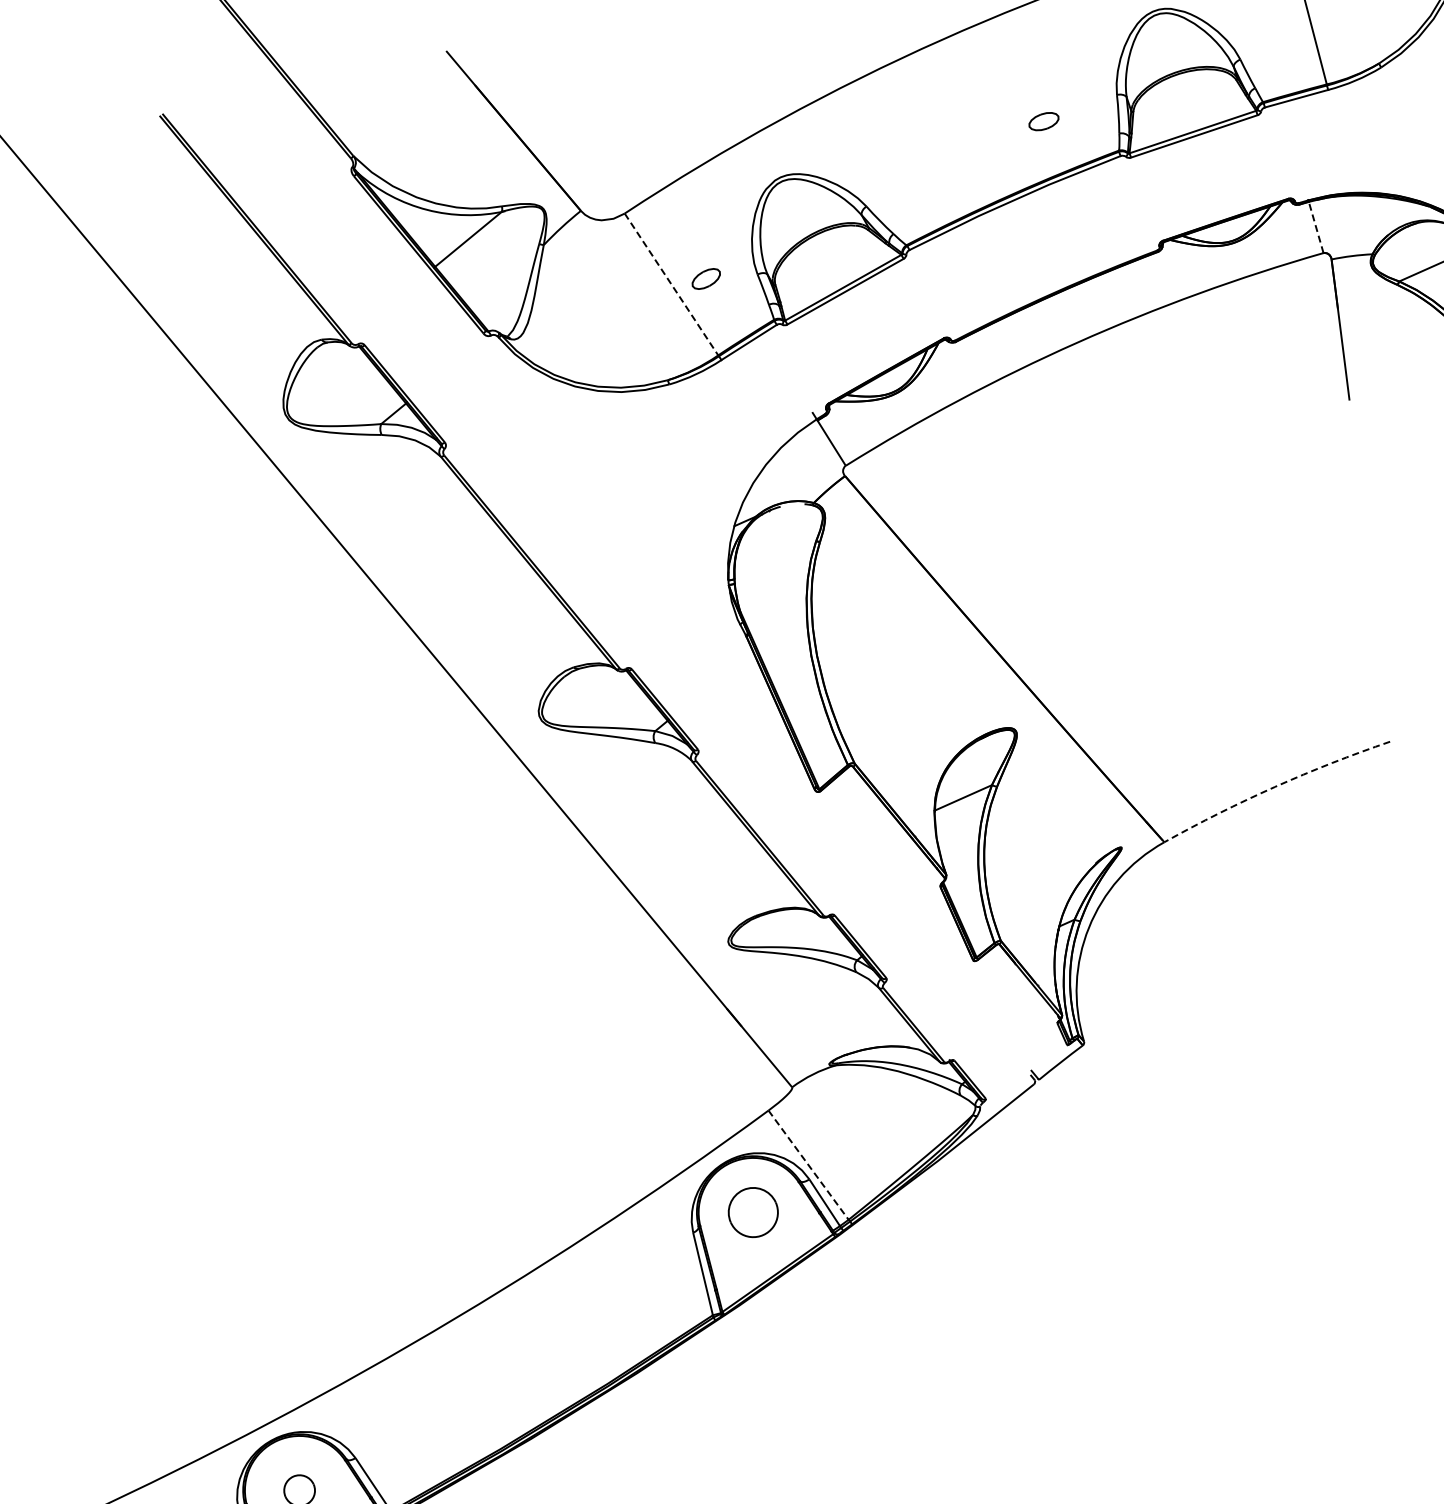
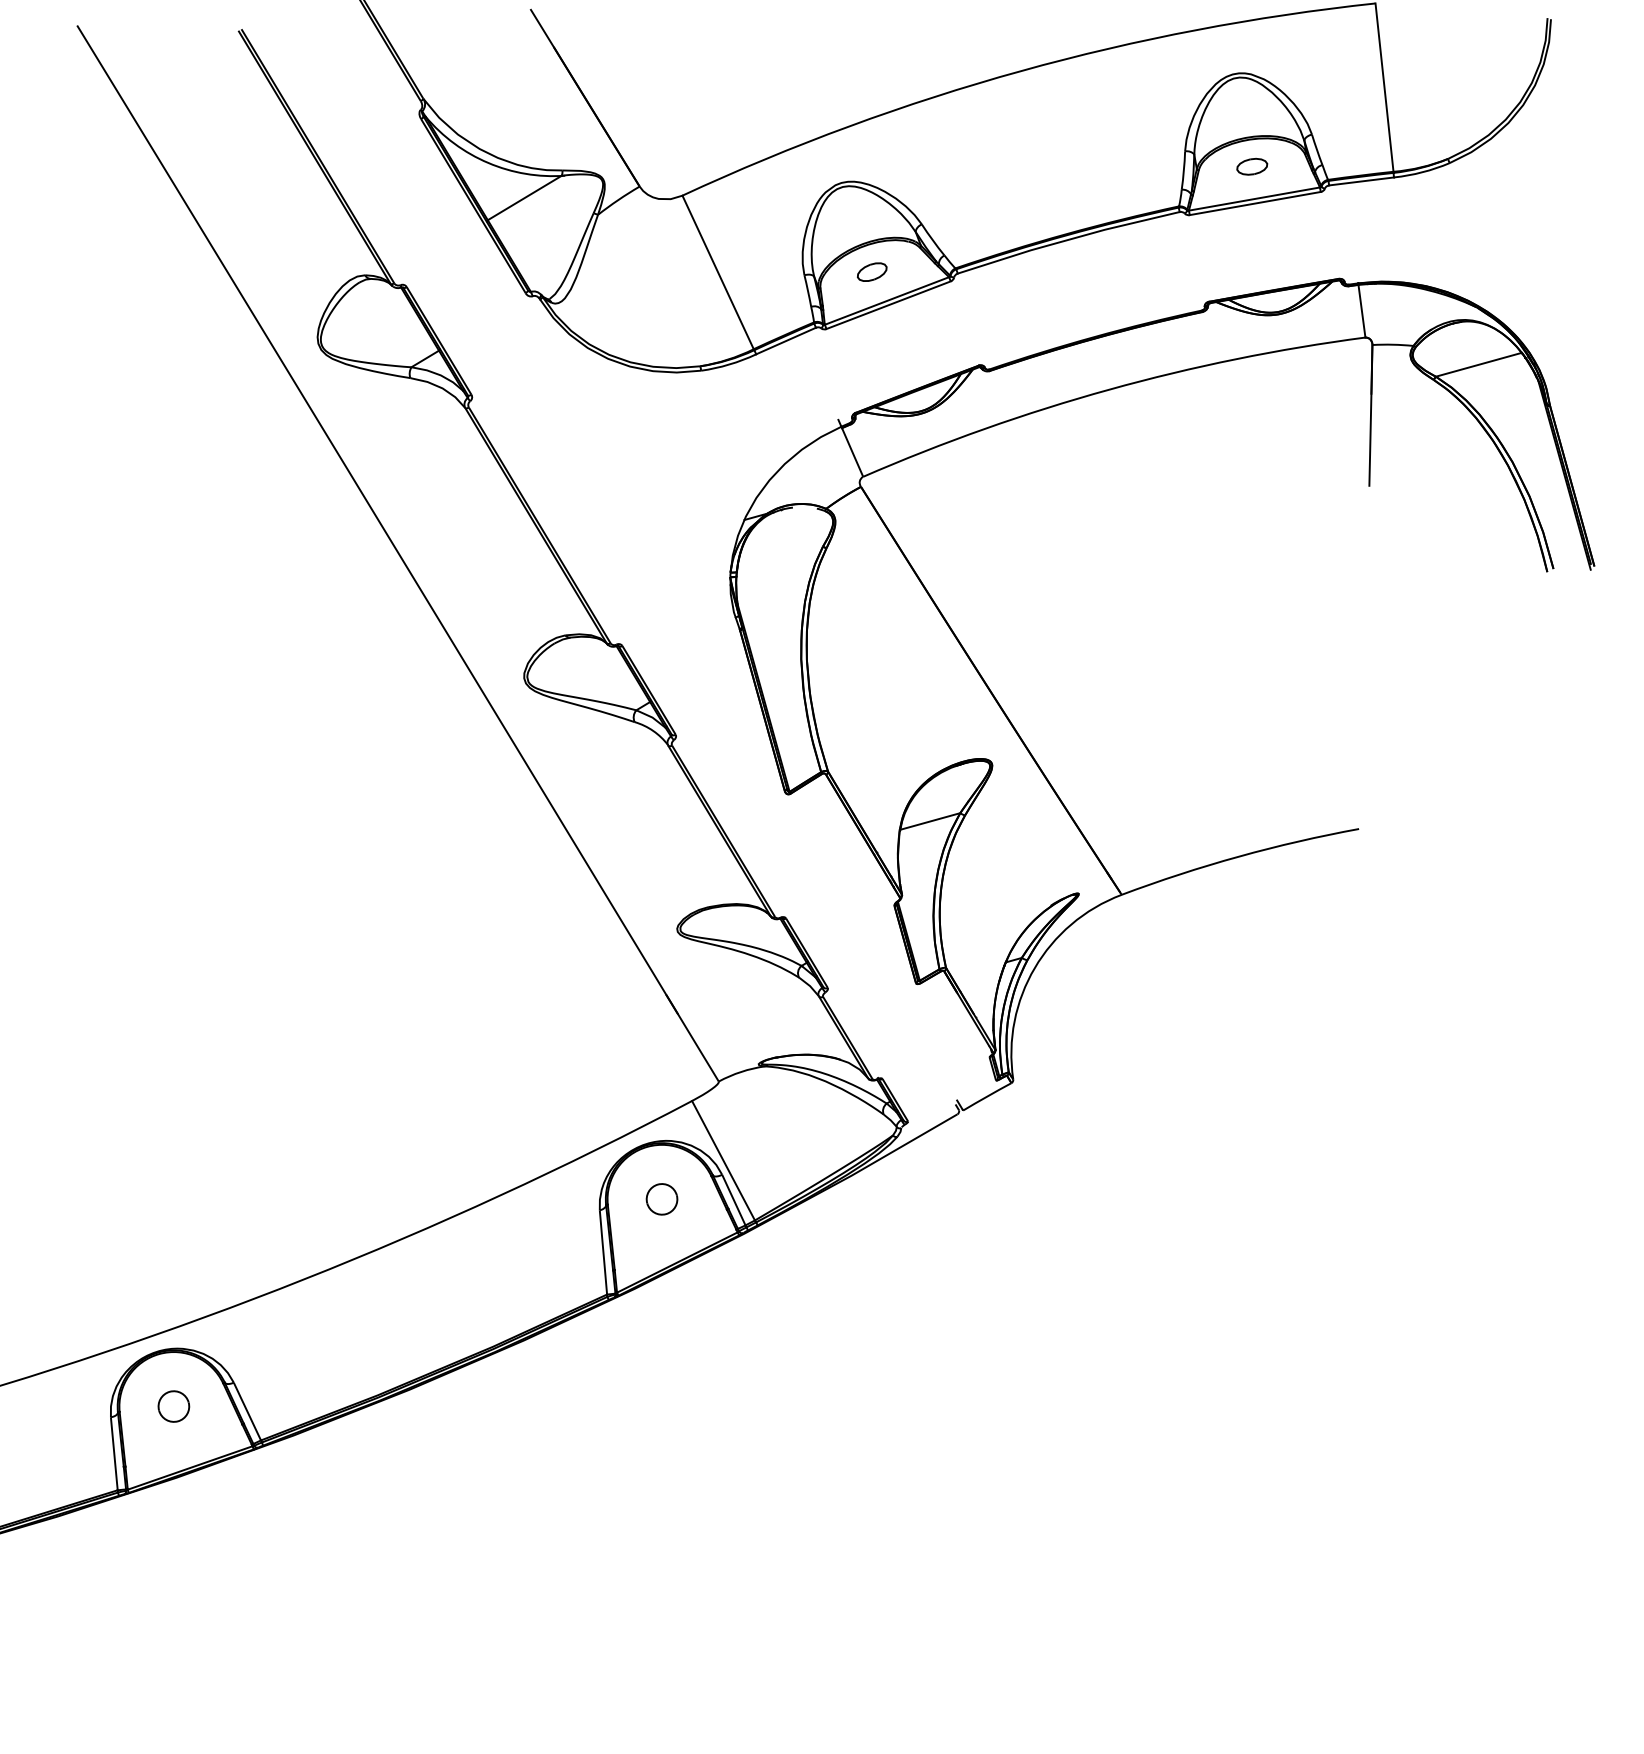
part: (1044, 121) -> (1252, 166), moved
line: (1315, 227) -> (1361, 311), dashed -> solid
part: (706, 278) -> (872, 271), moved
line: (671, 284) -> (718, 272), dashed -> solid
arc: (1274, 786) -> (1238, 856), dashed -> solid
line: (808, 1165) -> (723, 1161), dashed -> solid
part: (752, 1212) -> (661, 1199), size x0.62

